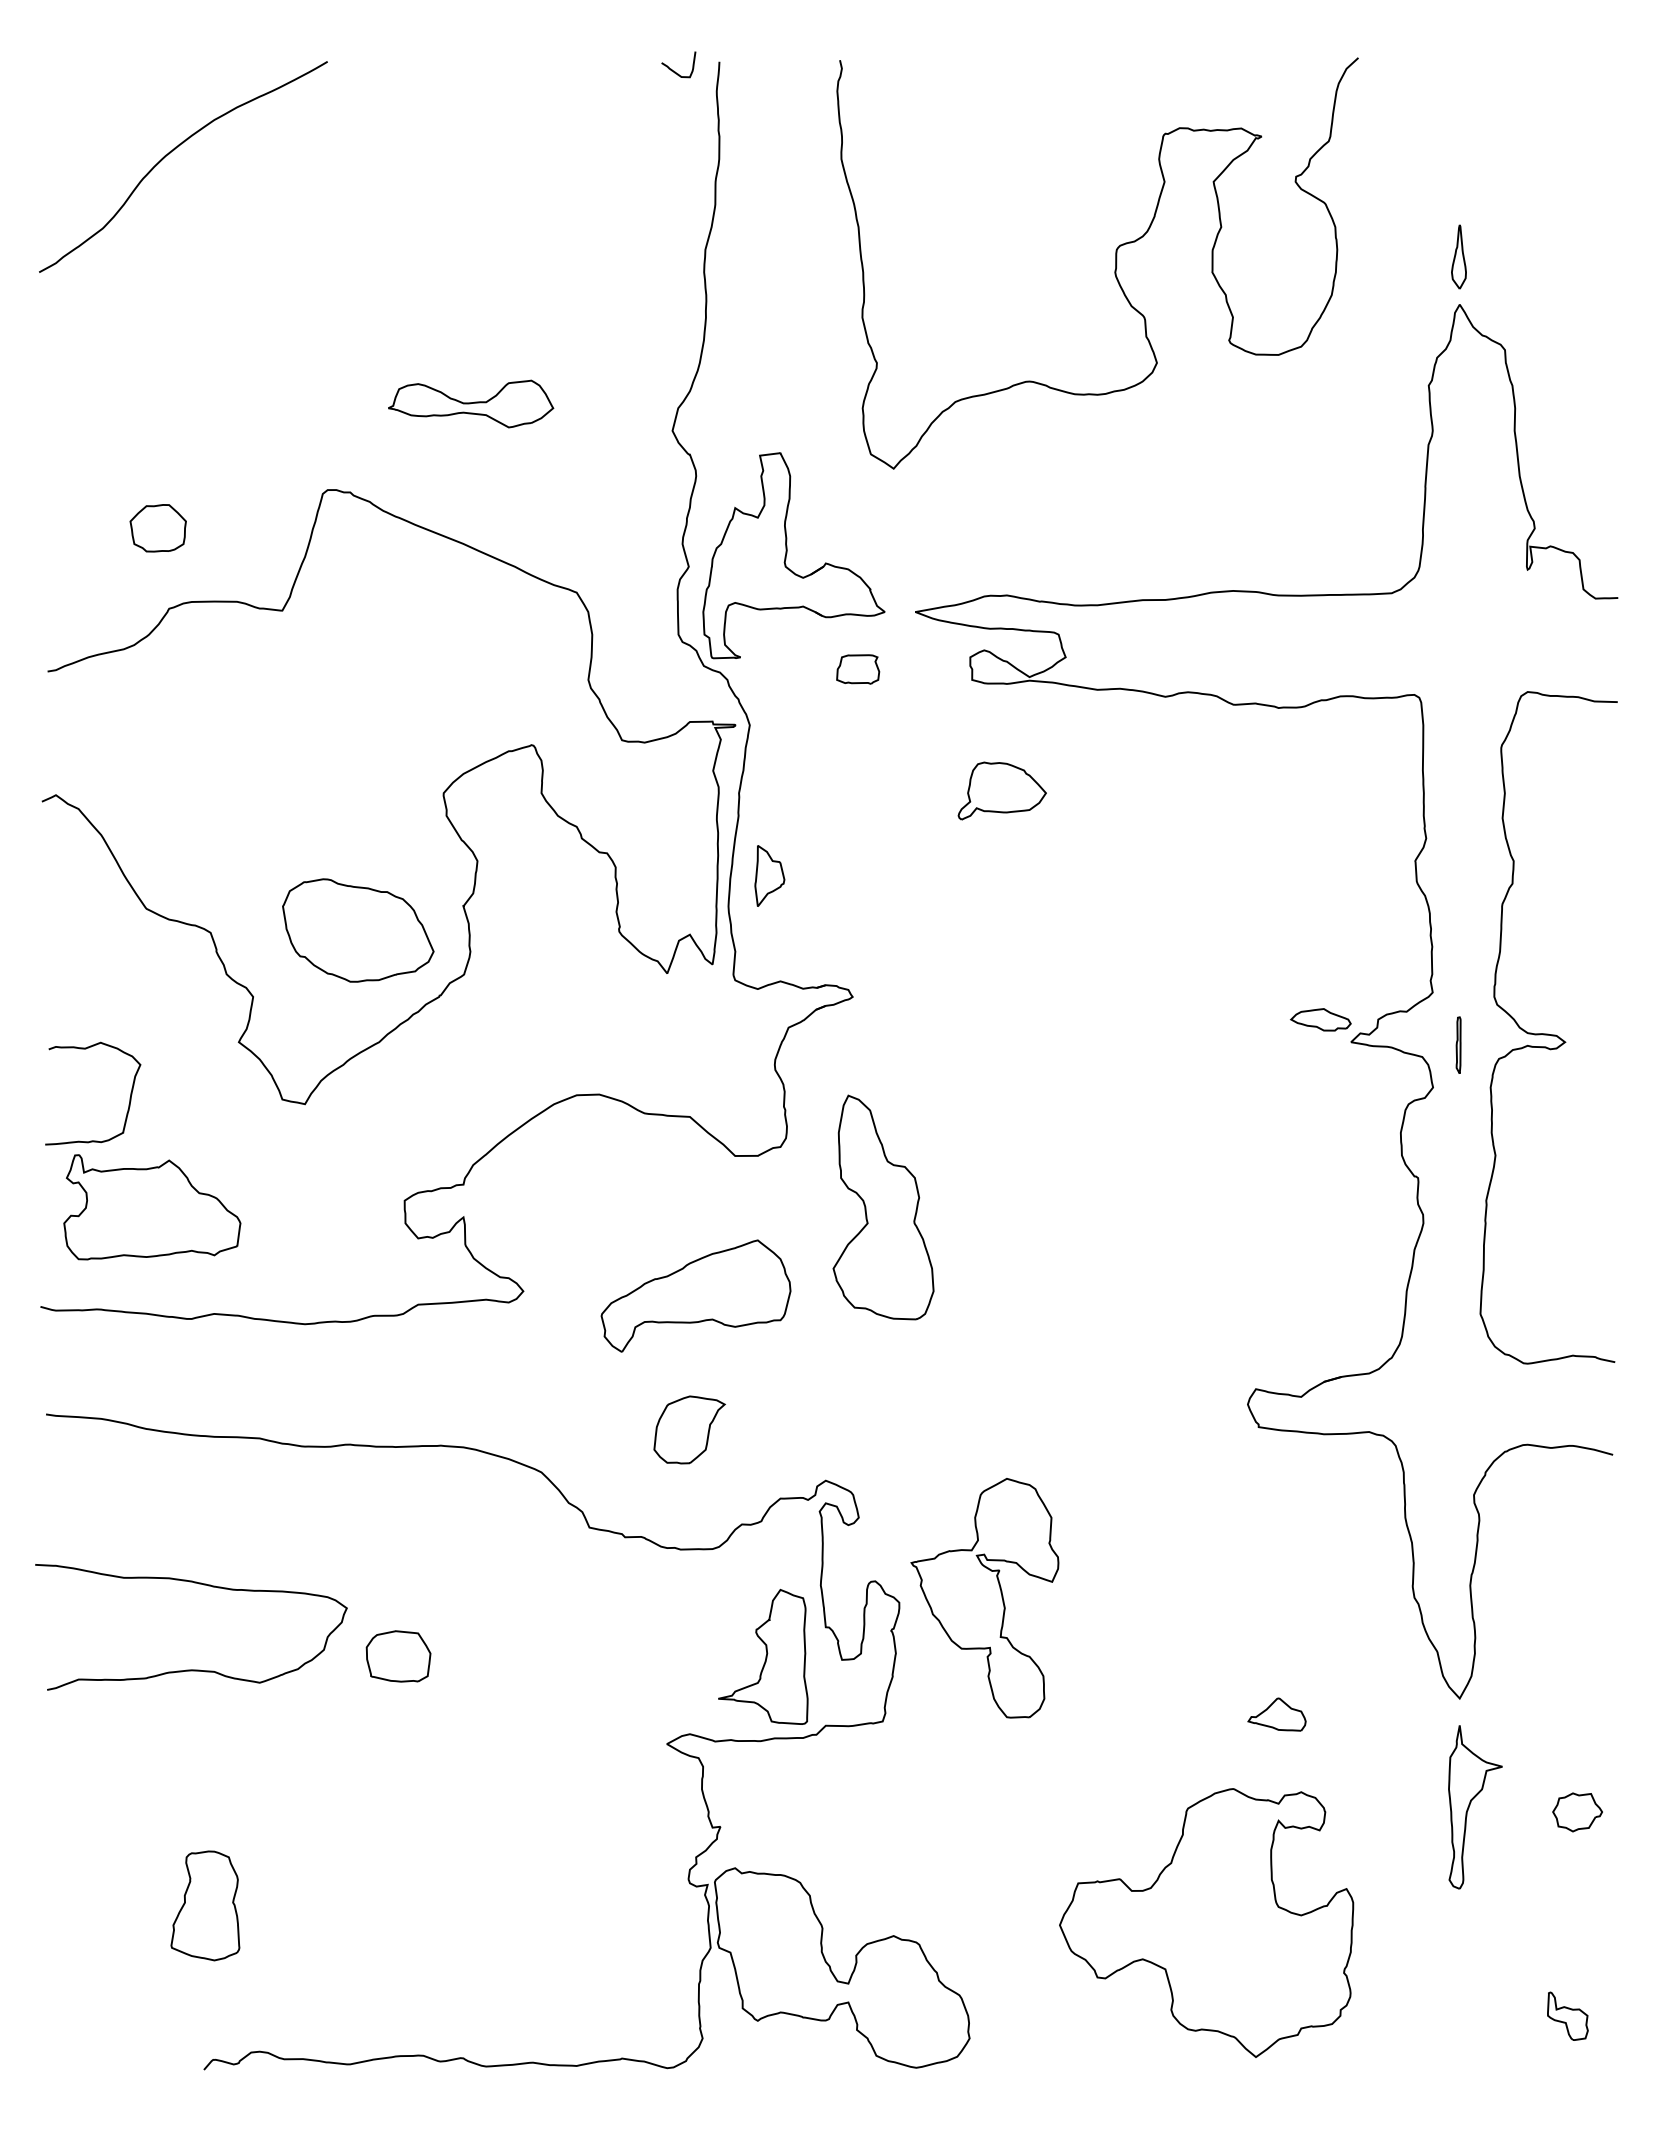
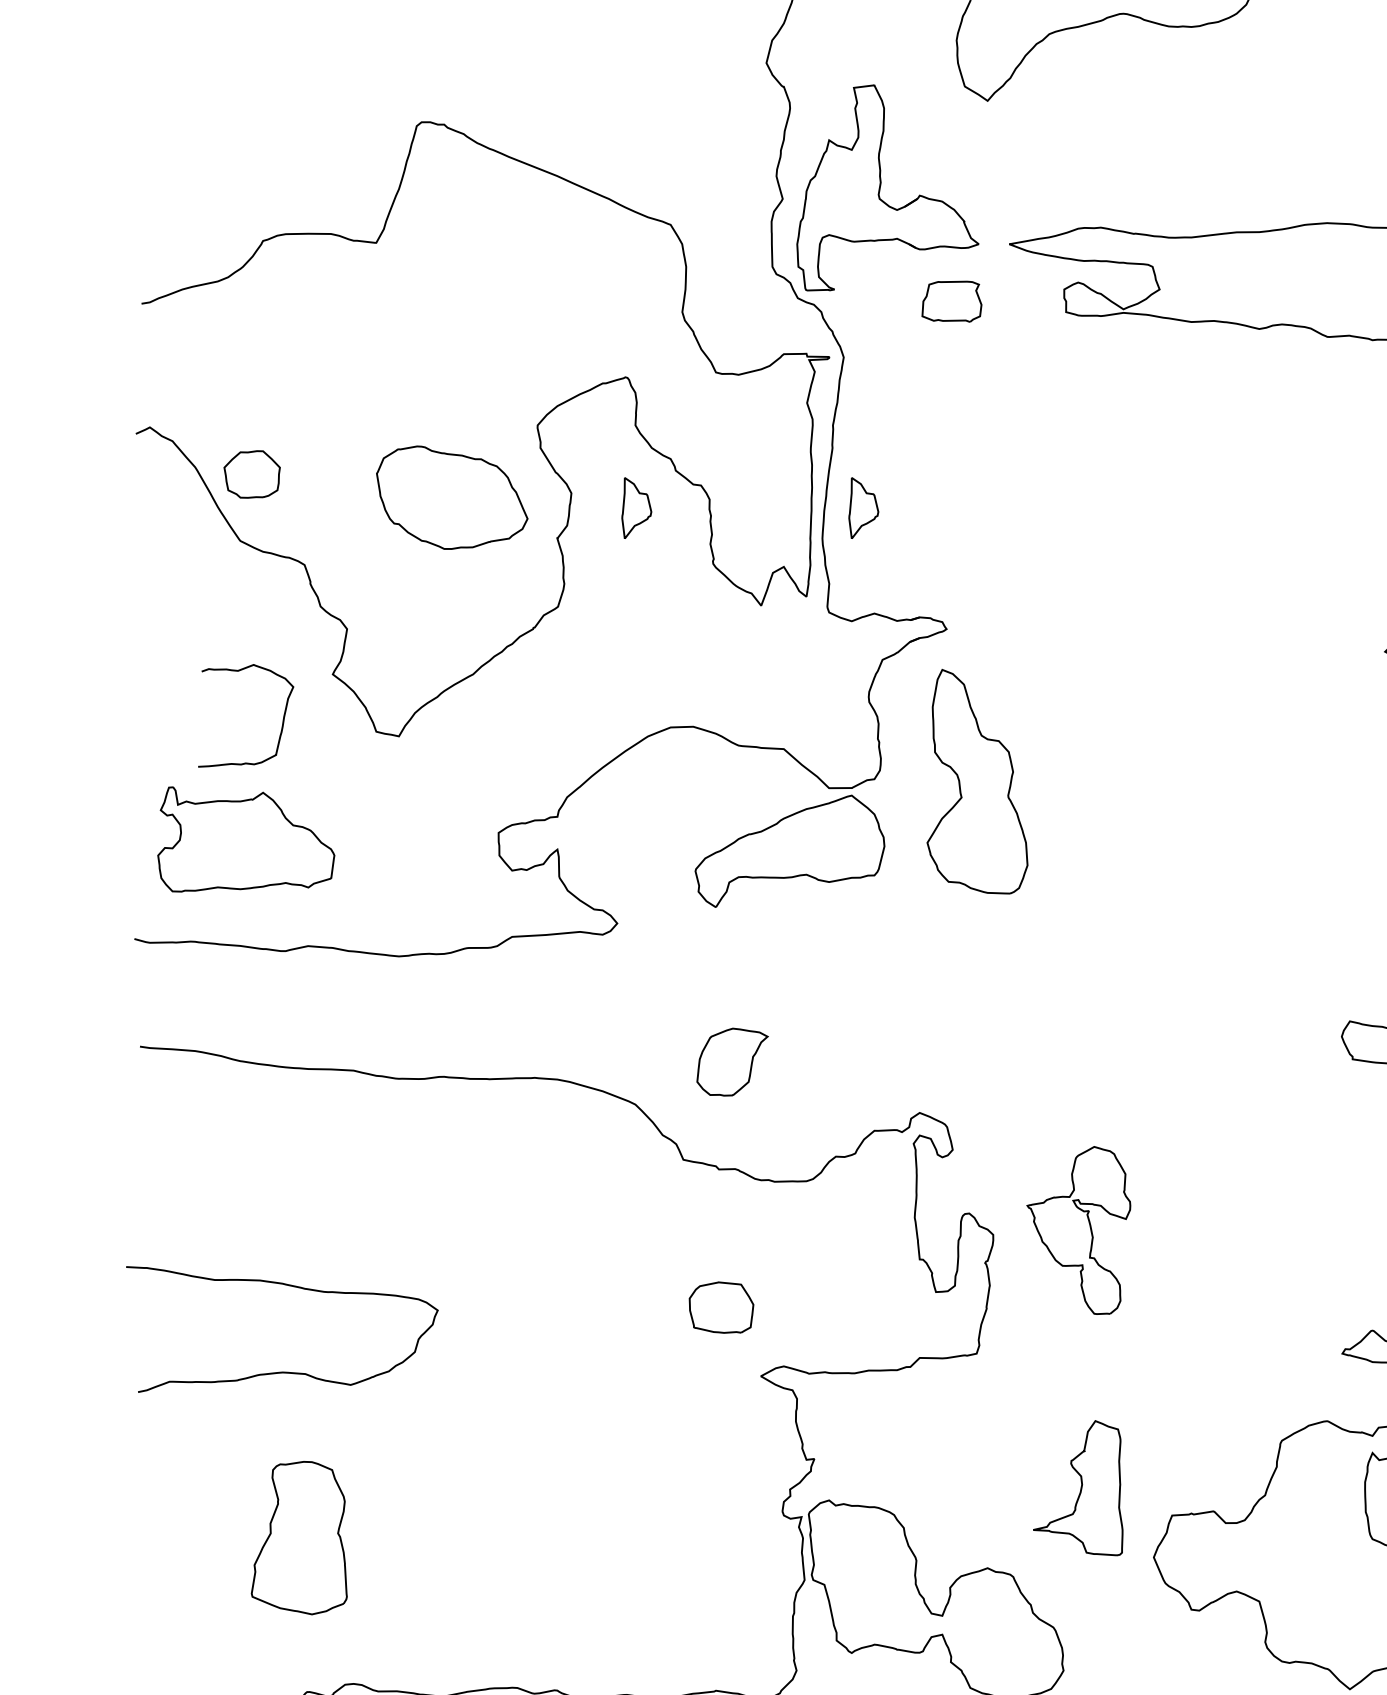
part: (471, 403) -> (565, 35), removed
part: (157, 528) -> (251, 474), moved
part: (858, 669) -> (952, 301), size x1.4
part: (1001, 790) -> (1095, 422), removed
part: (542, 875) -> (636, 507), added
part: (358, 930) -> (452, 497), moved
curve: (129, 1097) -> (282, 719), moved
part: (883, 1207) -> (977, 781), moved
part: (695, 1295) -> (789, 850), moved
part: (689, 1429) -> (732, 1061), moved
part: (984, 1598) -> (1078, 1230), size x0.7
part: (398, 1656) -> (721, 1307), moved
part: (763, 1656) -> (1078, 1487), moved
curve: (191, 1669) -> (282, 1371), moved
part: (205, 1905) -> (299, 1537), size x1.4

